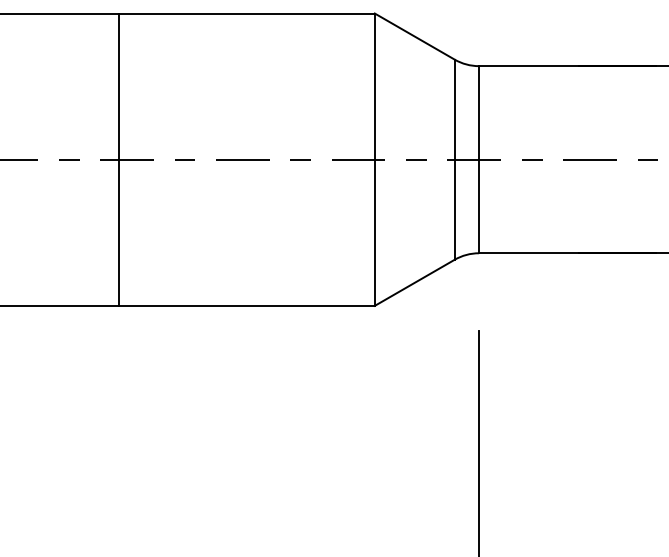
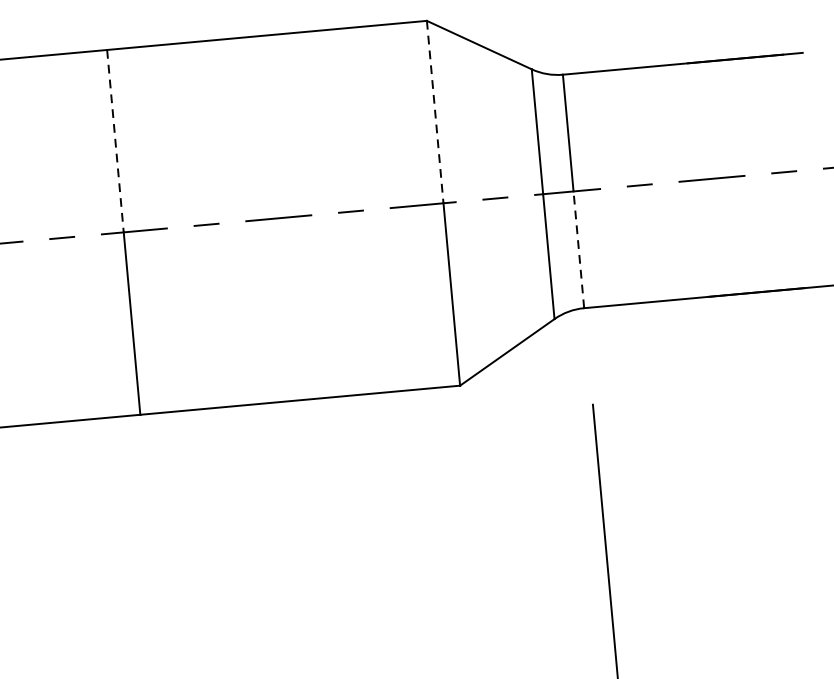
line: (118, 87) -> (115, 142), solid -> dashed
line: (374, 87) -> (434, 113), solid -> dashed
line: (479, 206) -> (579, 249), solid -> dashed

